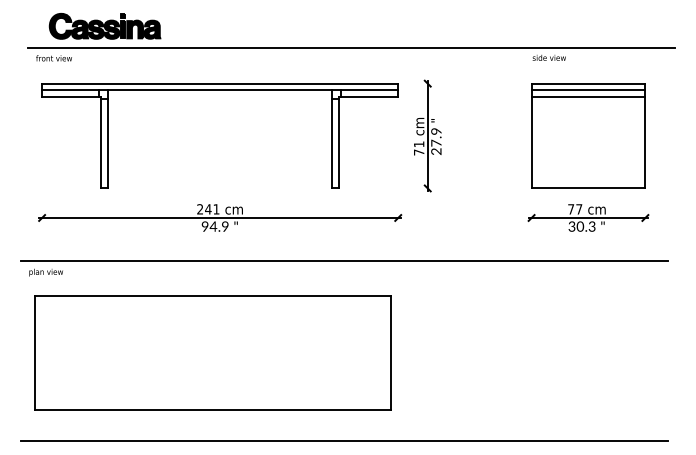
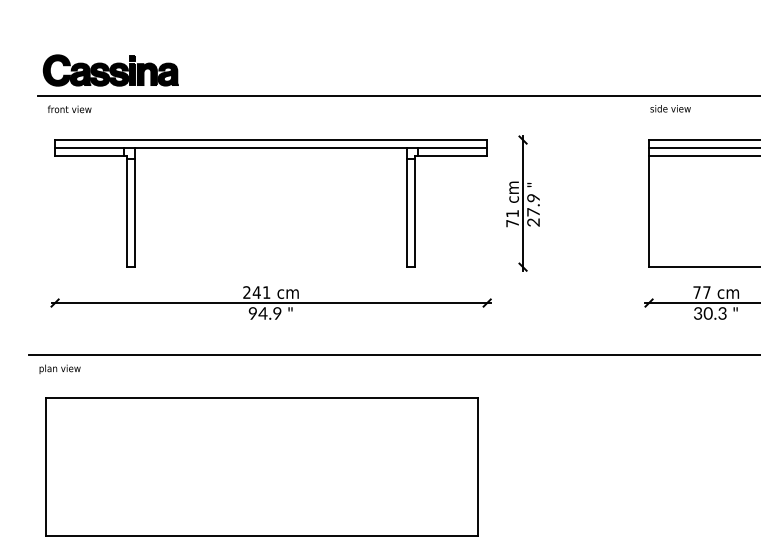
part: (104, 26) -> (110, 70), moved

